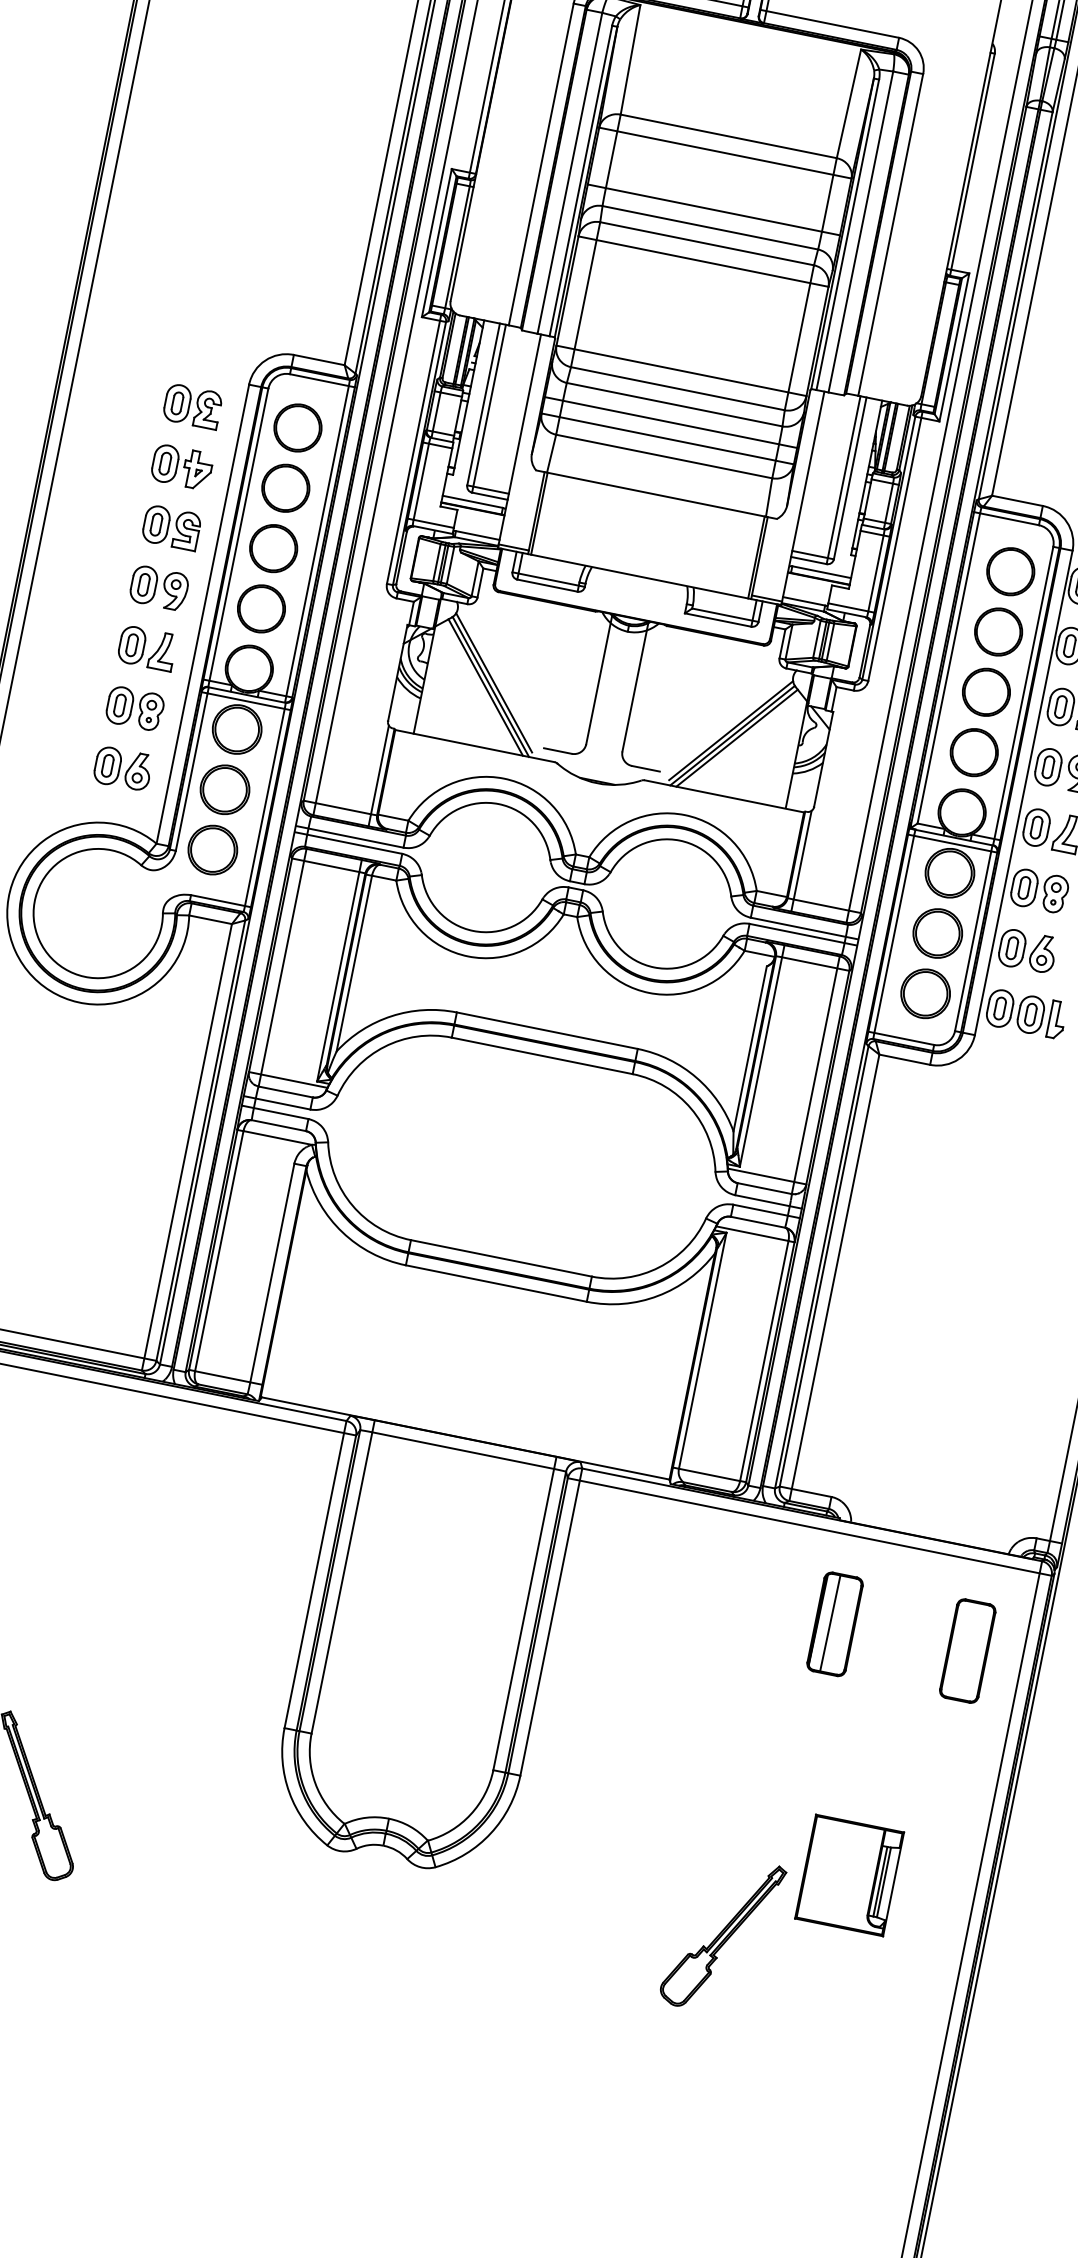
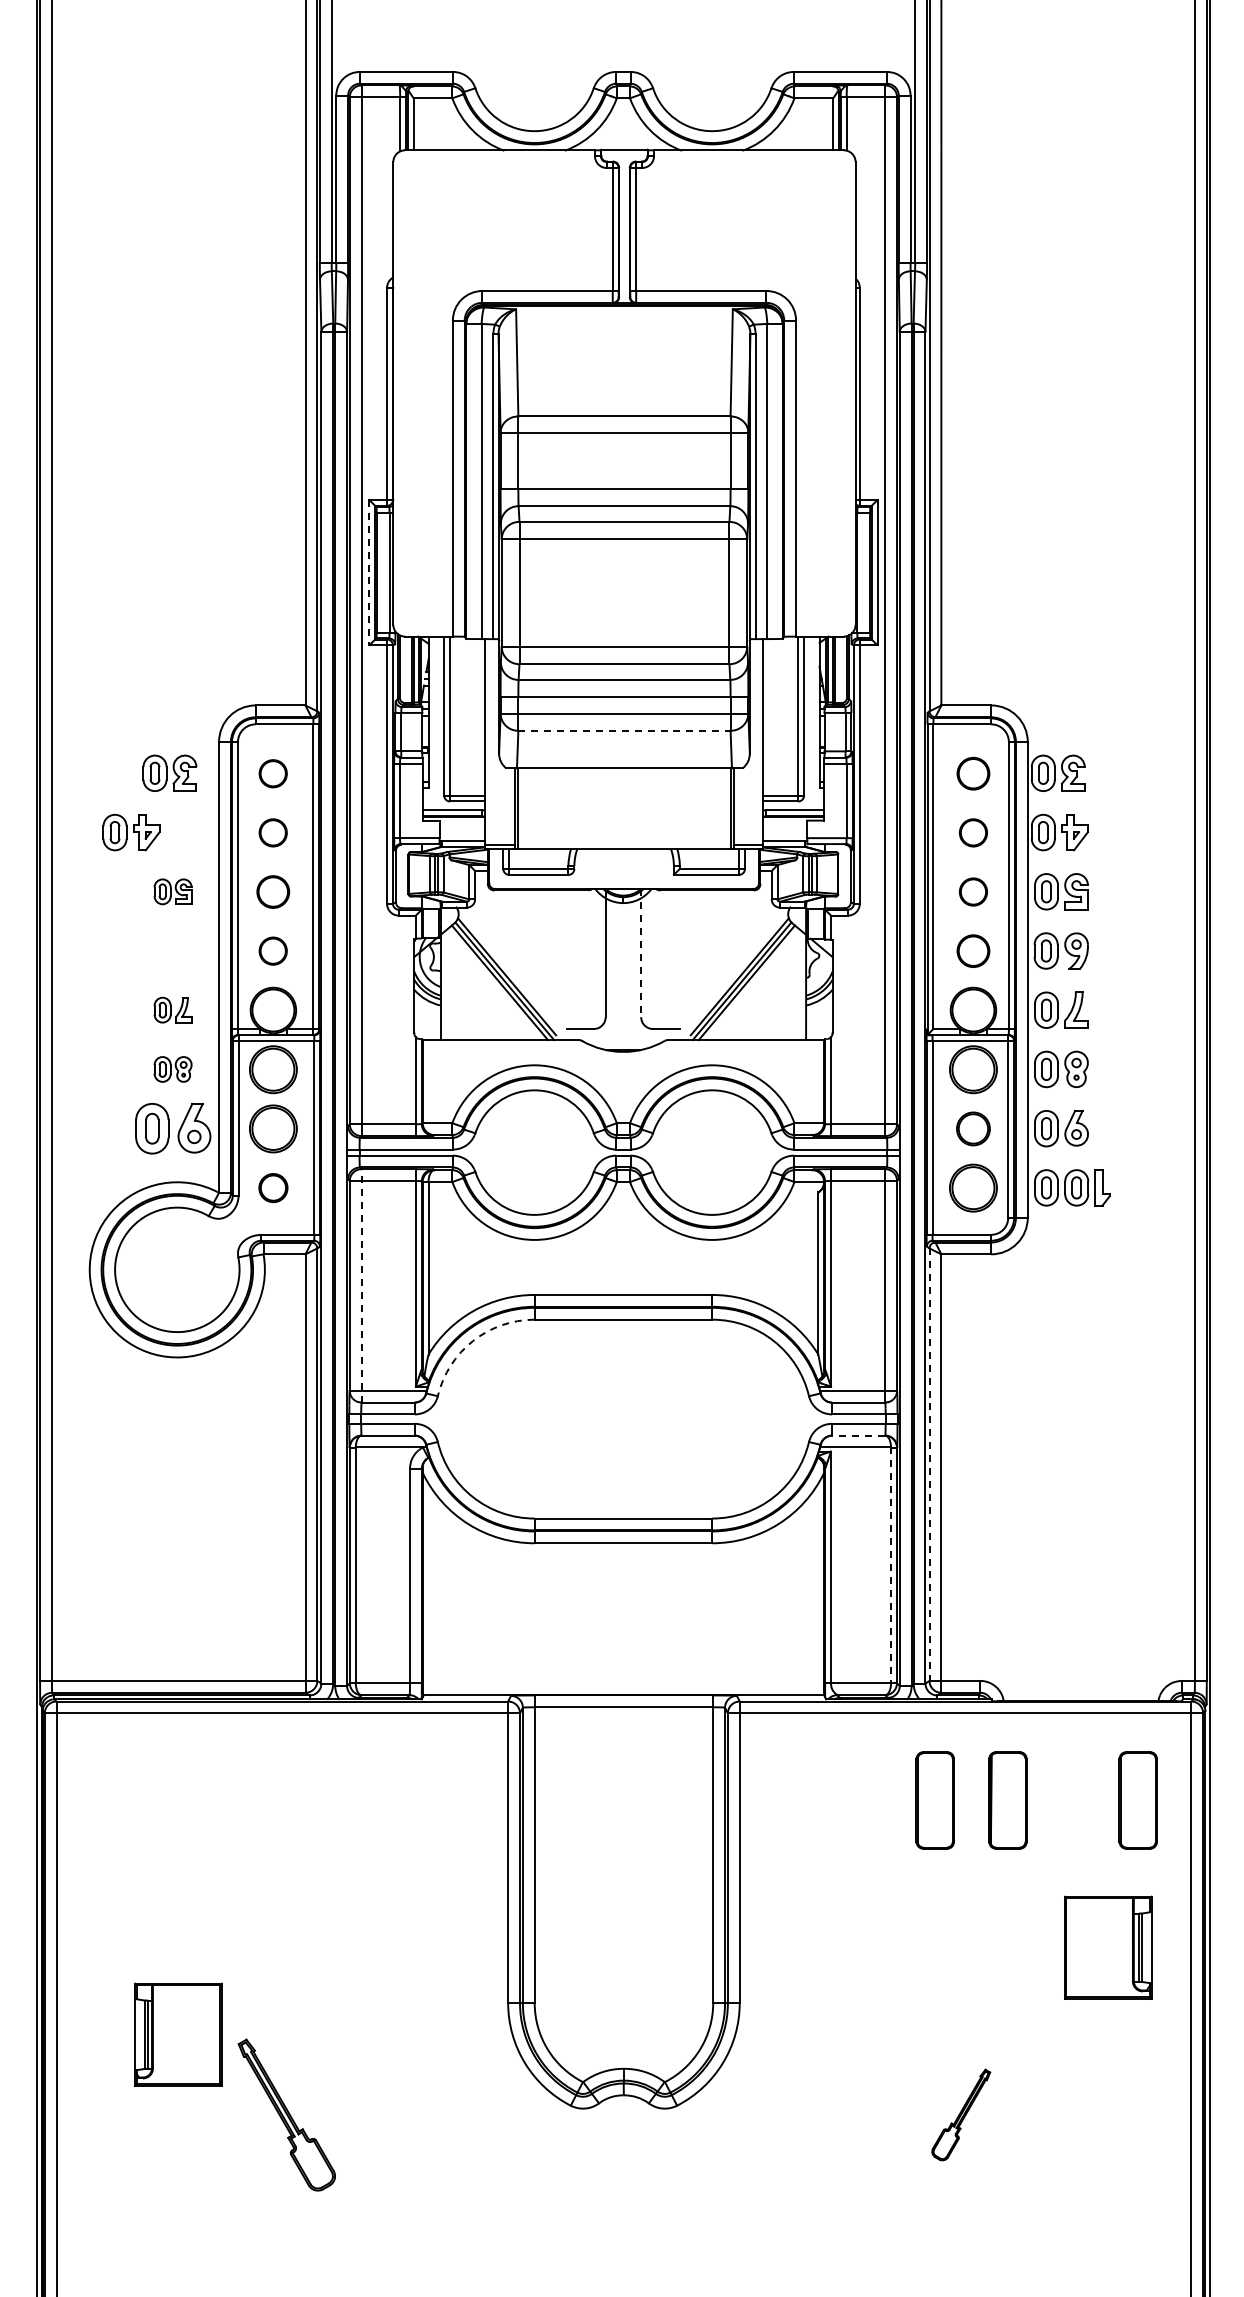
line: (437, 242) -> (369, 572), solid -> dashed
part: (297, 427) -> (272, 773), size x0.6
line: (664, 456) -> (624, 730), solid -> dashed
part: (182, 467) -> (131, 832), moved
part: (284, 487) -> (272, 832), size x0.6
part: (171, 527) -> (172, 891), size x0.7
part: (272, 547) -> (272, 891), size x0.7
part: (1010, 571) -> (973, 773), size x0.7
part: (158, 587) -> (172, 950), removed
part: (260, 607) -> (272, 950), size x0.6
part: (998, 631) -> (973, 832), size x0.6
part: (146, 647) -> (172, 1009), size x0.7
line: (635, 686) -> (641, 953), solid -> dashed
part: (986, 691) -> (973, 891), size x0.6
part: (134, 708) -> (172, 1069), size x0.7
part: (974, 751) -> (973, 950), size x0.7
part: (122, 768) -> (172, 1128), size x1.4
part: (213, 849) -> (273, 1187), size x0.6
part: (937, 933) -> (973, 1128), size x0.7
line: (282, 967) -> (361, 1285), solid -> dashed
arc: (384, 1047) -> (472, 1341), solid -> dashed
line: (757, 1222) -> (858, 1435), solid -> dashed
line: (823, 1267) -> (929, 1465), solid -> dashed
line: (764, 1361) -> (891, 1565), solid -> dashed
part: (760, 1609) -> (934, 1800), added
line: (829, 1623) -> (1002, 1800), removed
part: (849, 1875) -> (1108, 1947), moved
part: (723, 1934) -> (961, 2114), size x0.6

